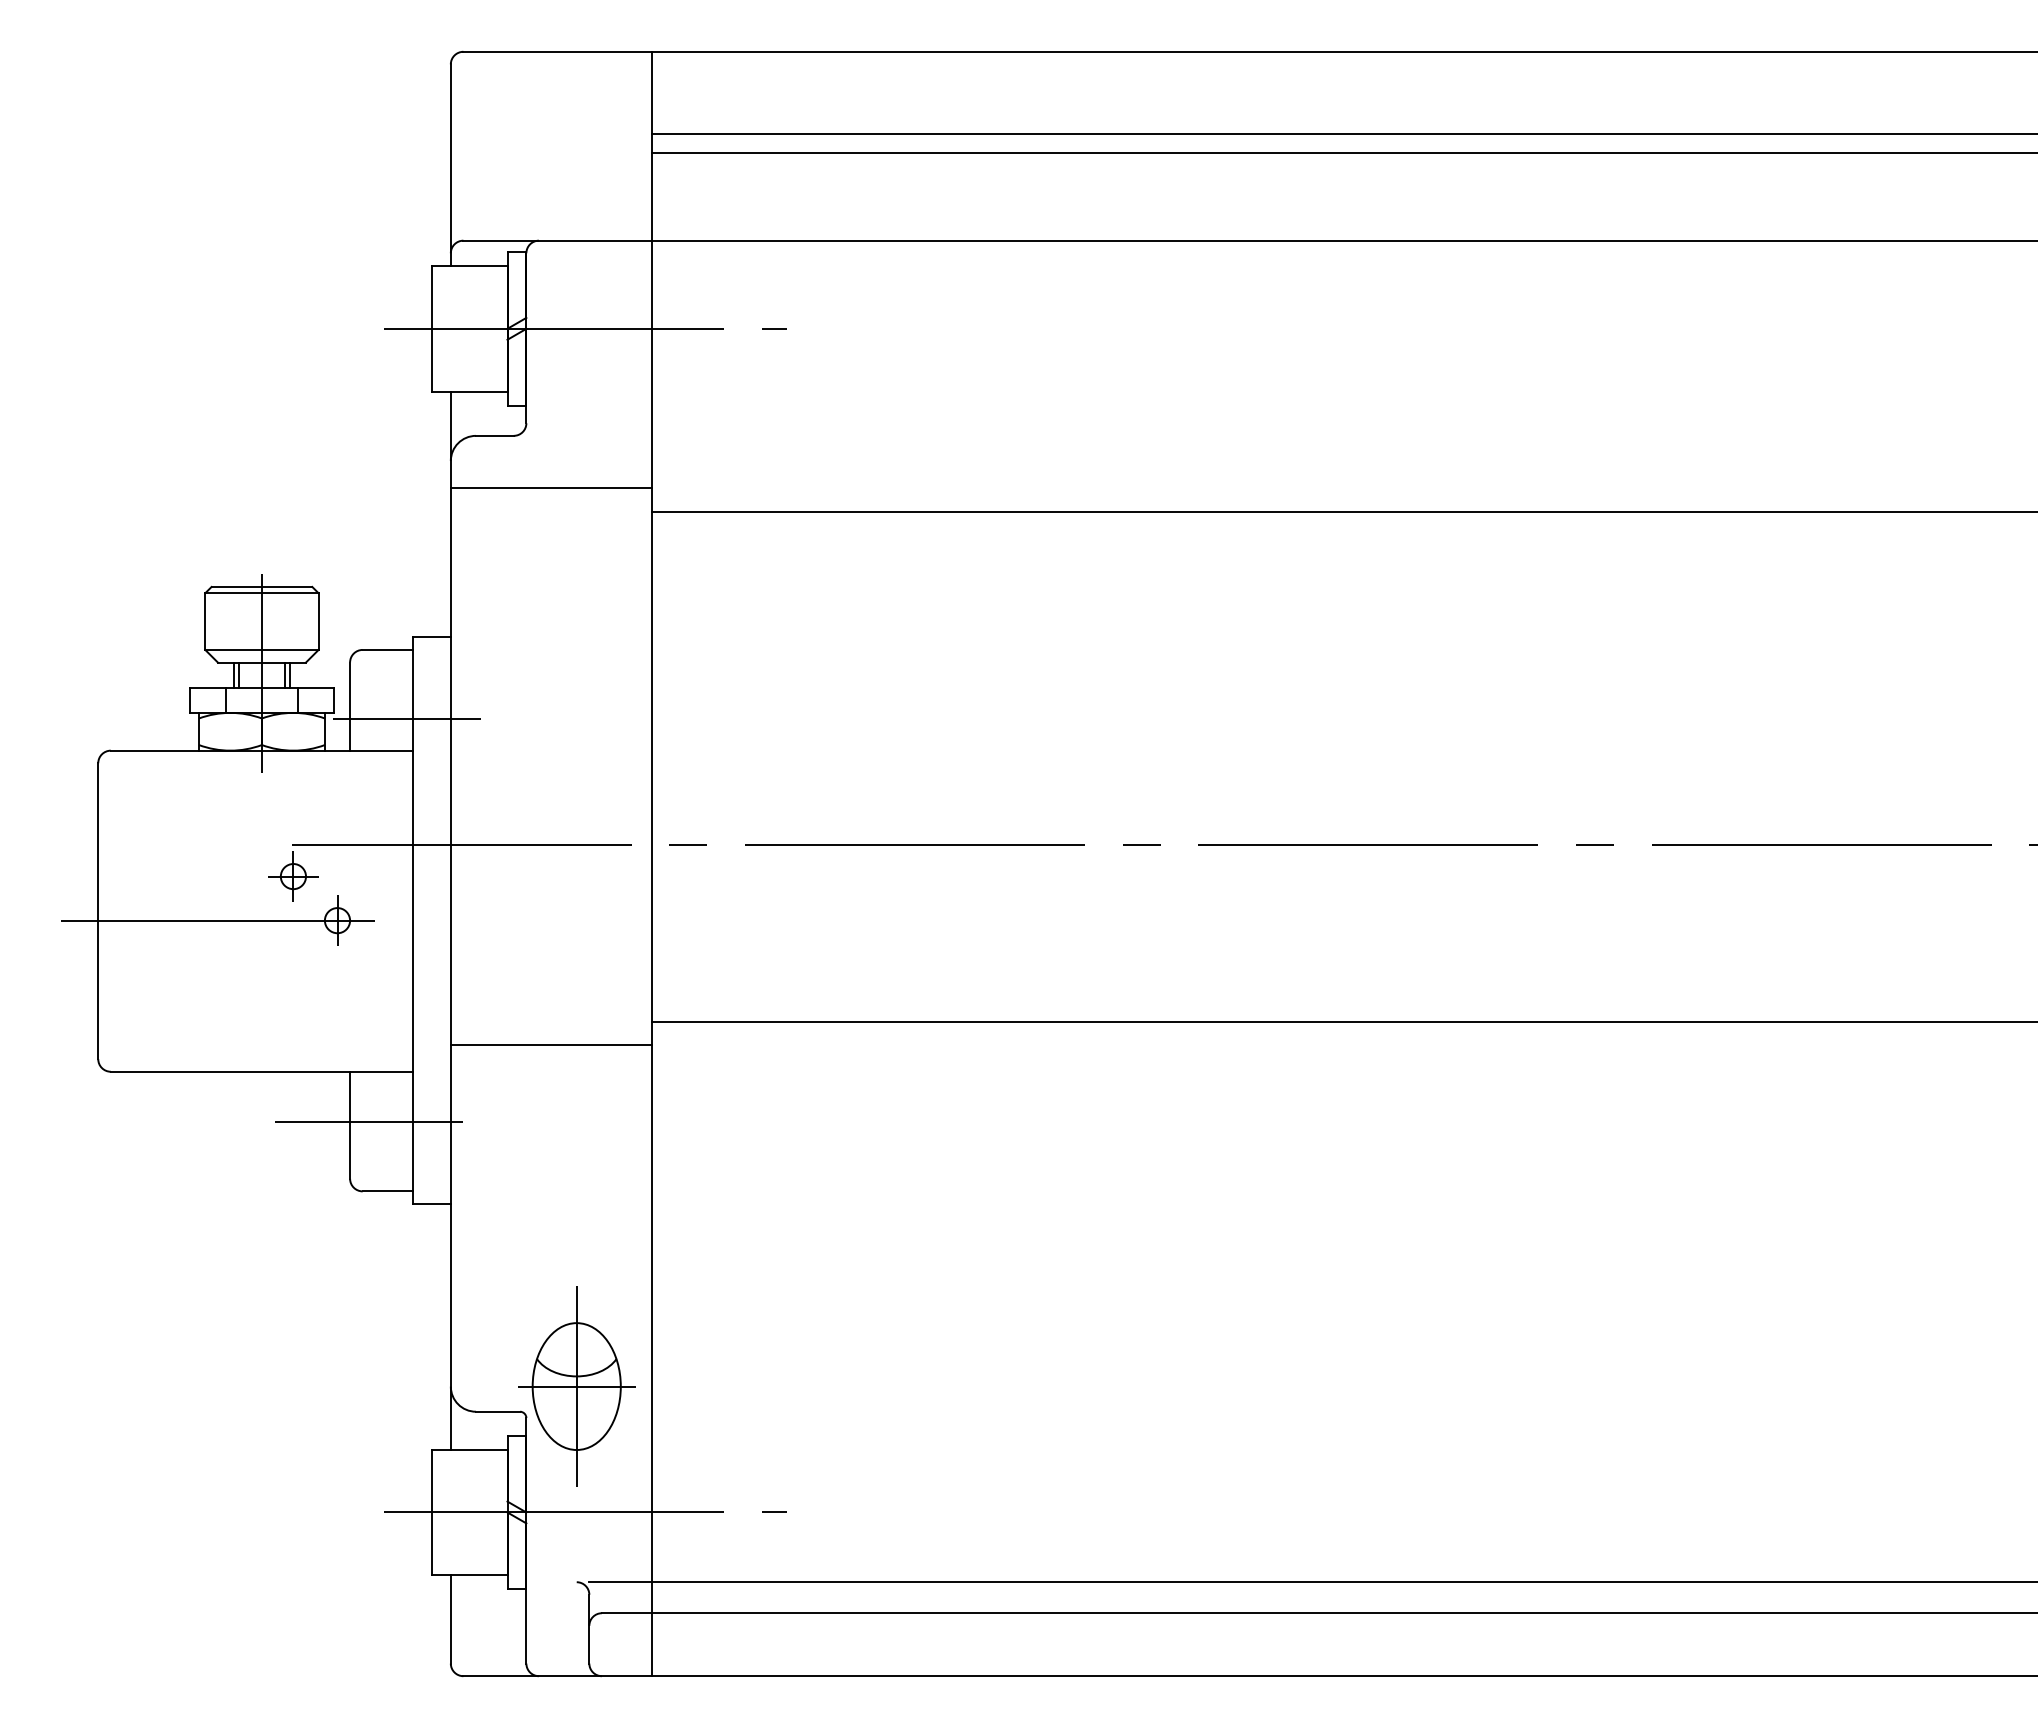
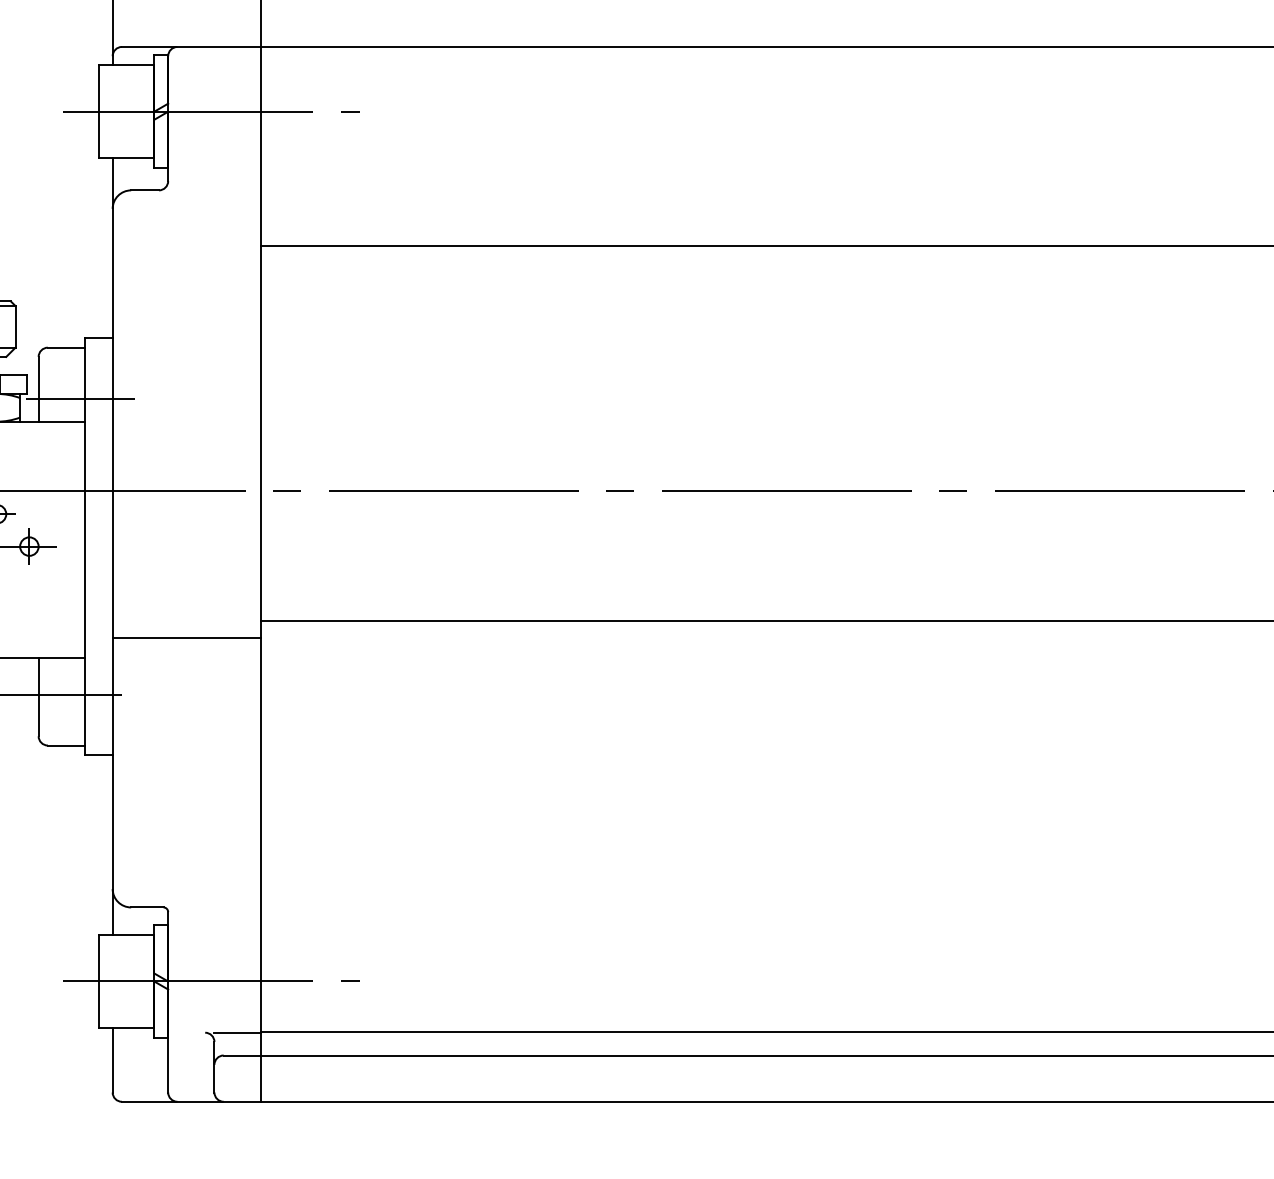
line: (551, 488) -> (186, 229), removed
part: (576, 1386) -> (205, 888), removed

